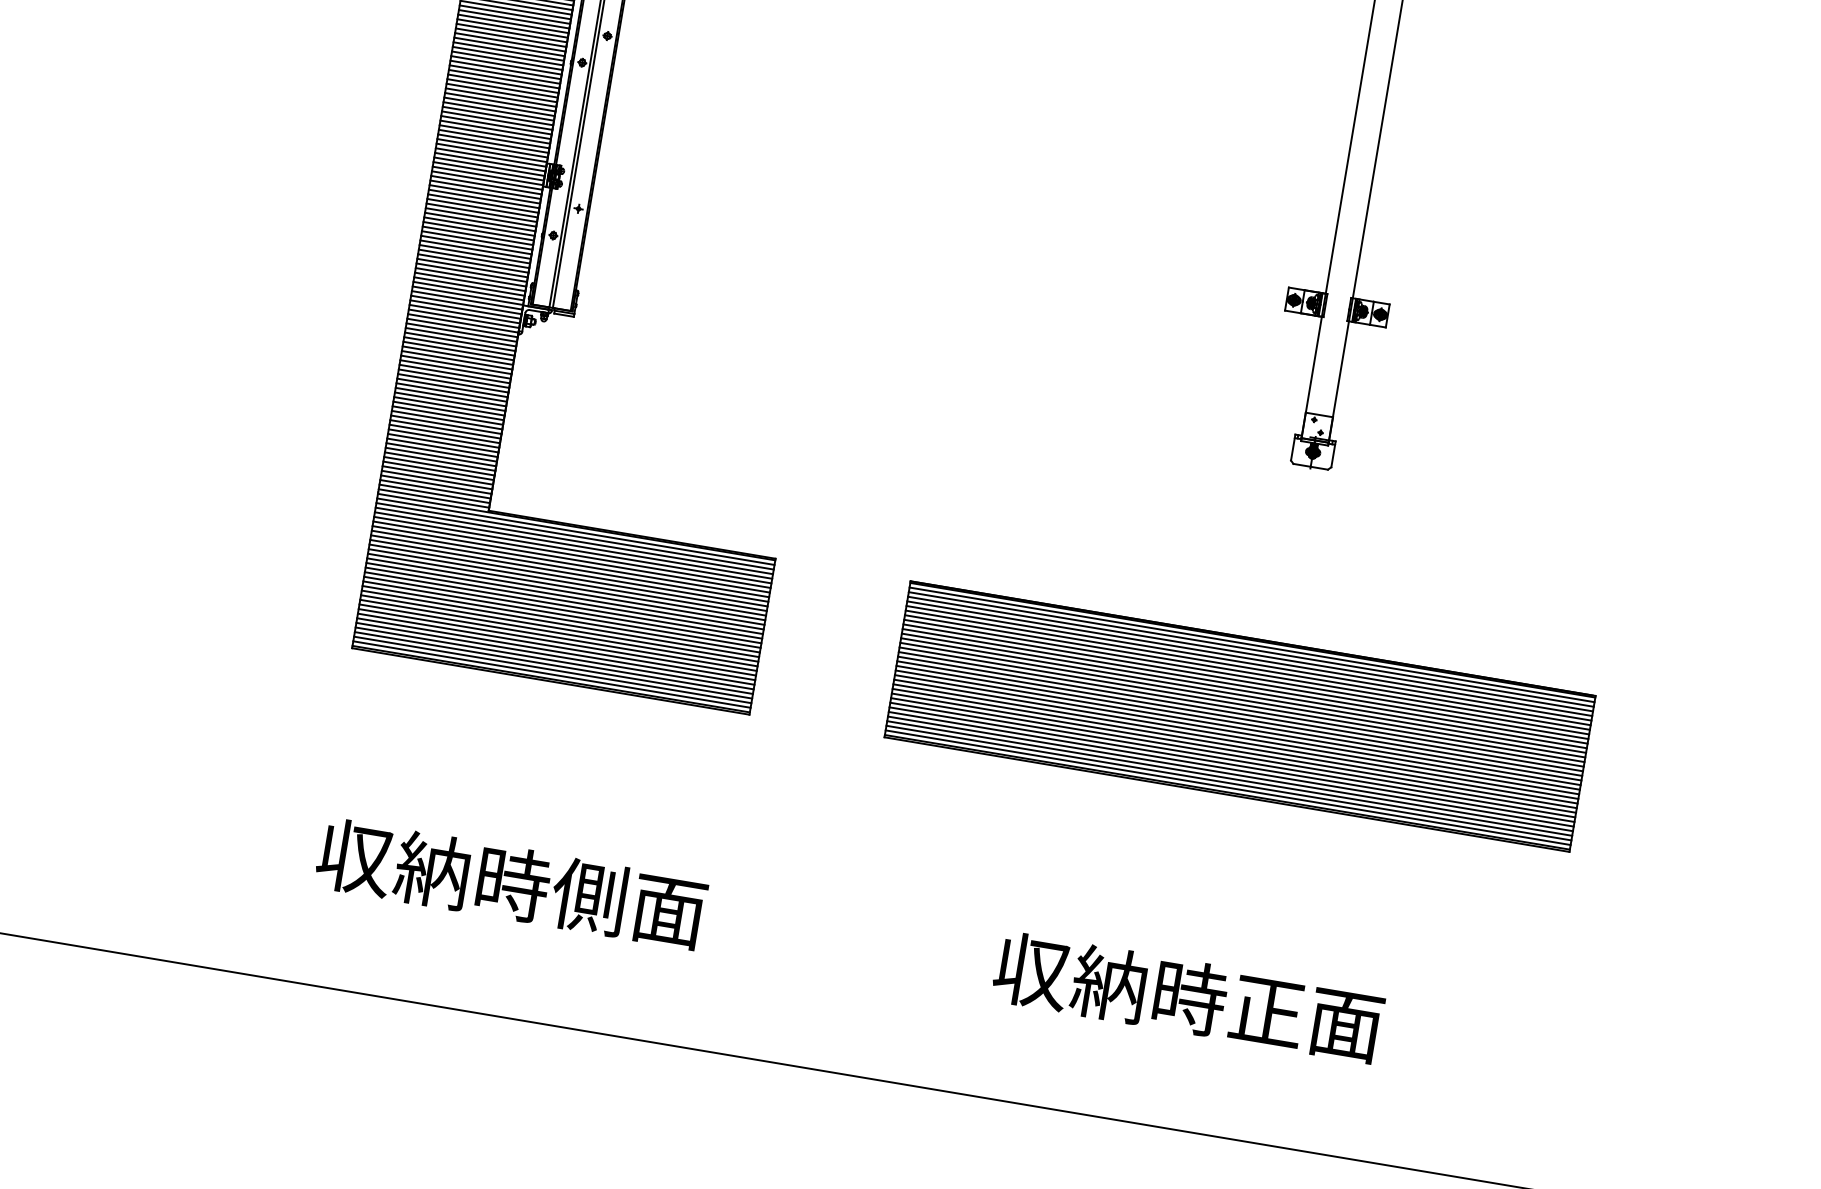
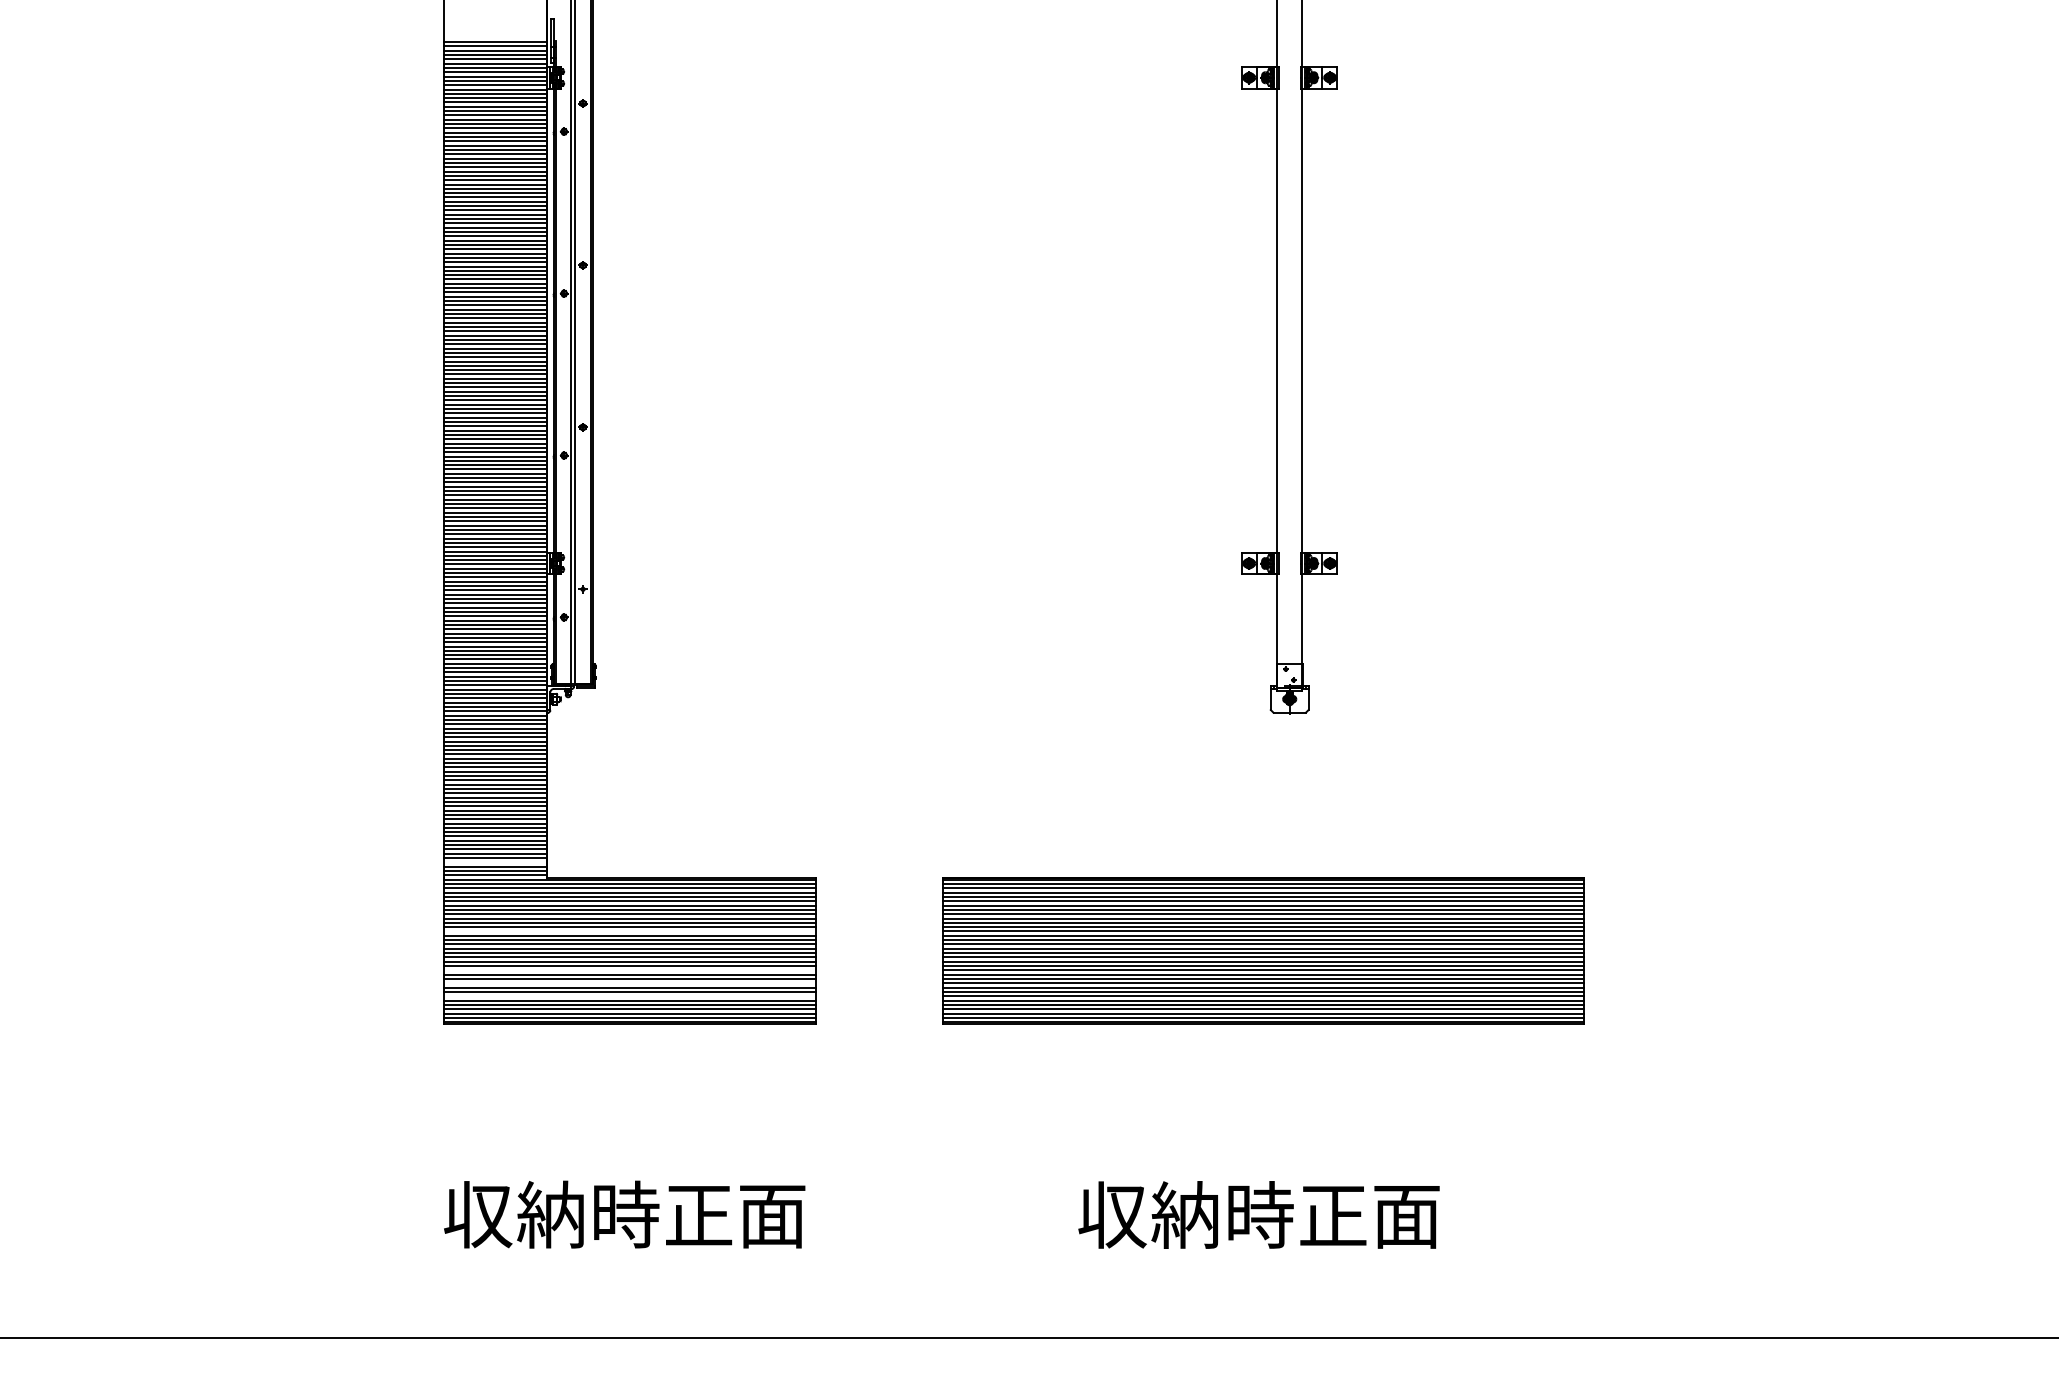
line: (436, 484) -> (495, 862), removed
line: (567, 582) -> (629, 931), removed
line: (560, 623) -> (629, 970), removed
line: (557, 637) -> (629, 983), removed
line: (555, 651) -> (629, 996), removed
text: (589, 896) -> (697, 1214), 収納時側面 -> 収納時正面

